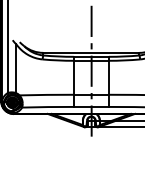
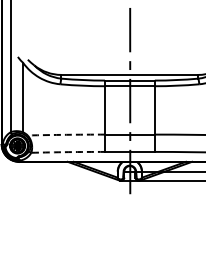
arc: (46, 94) -> (66, 134), solid -> dashed
arc: (48, 107) -> (68, 152), solid -> dashed

